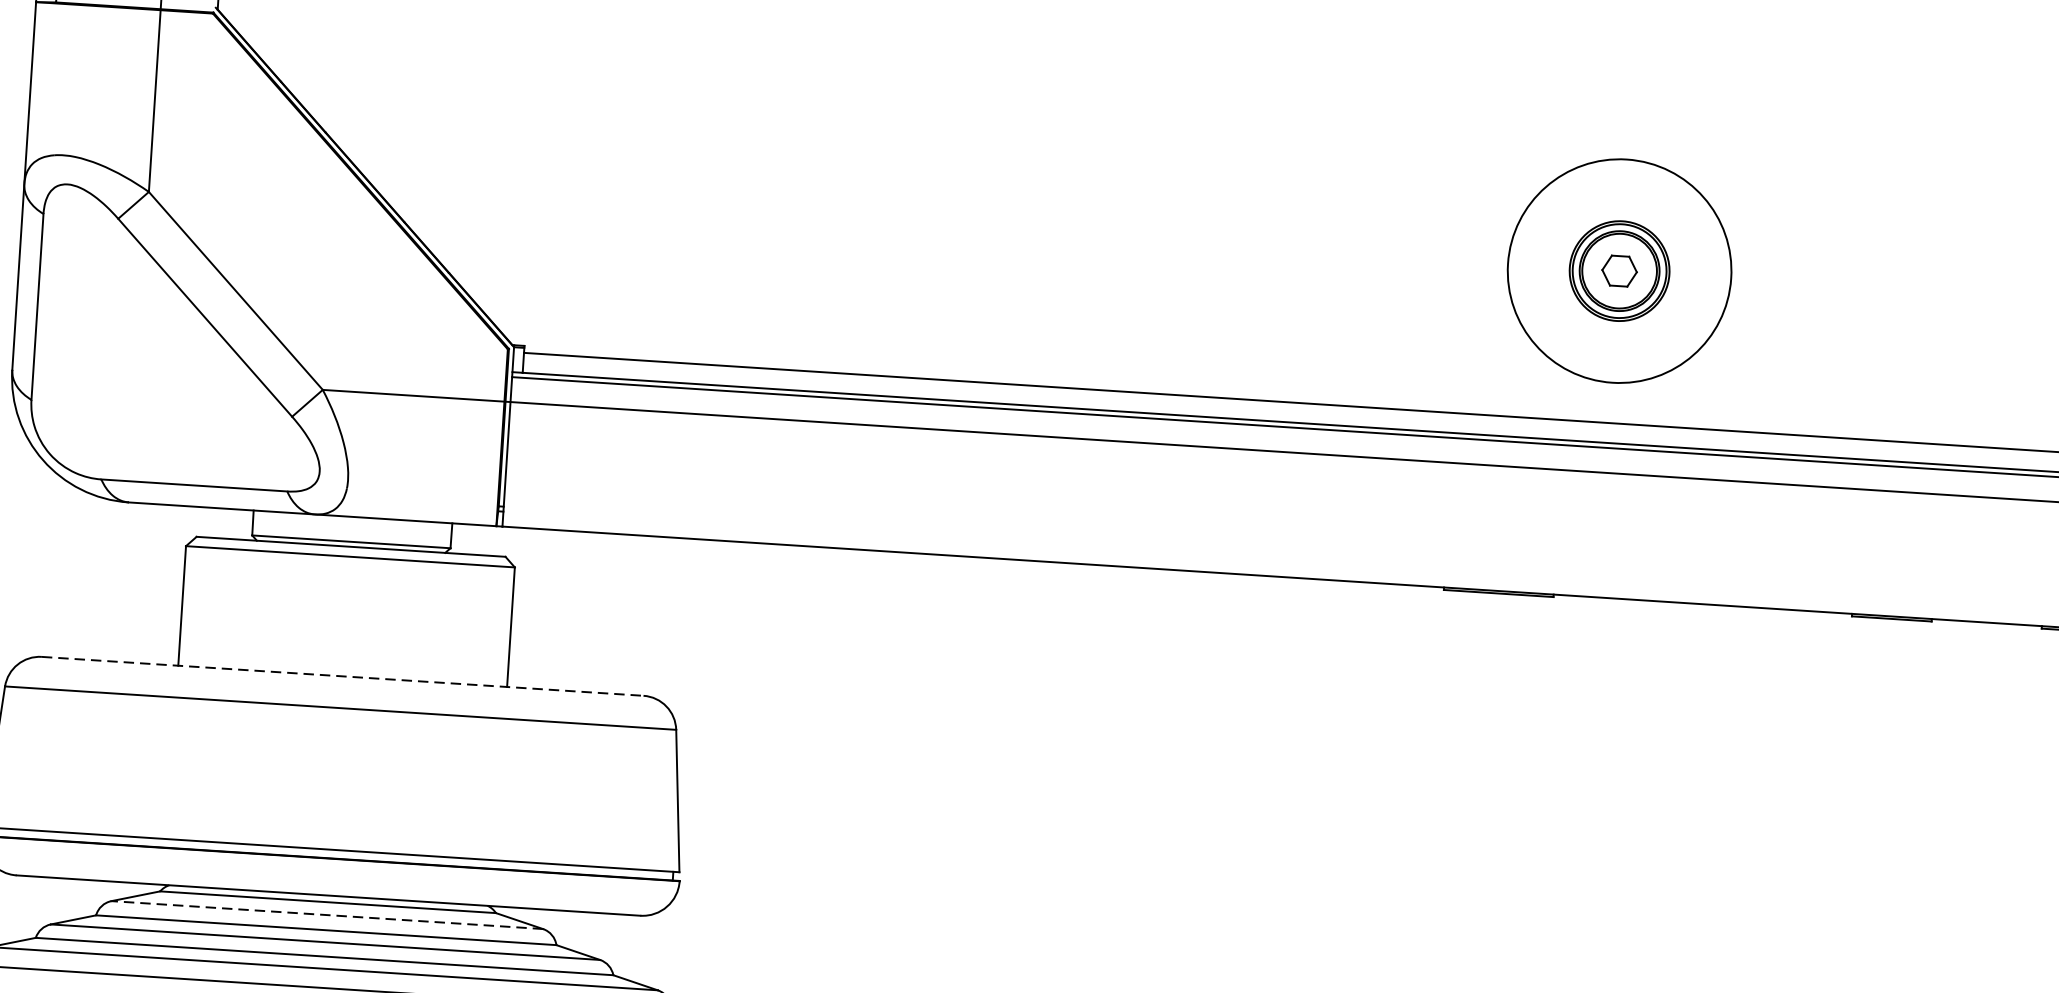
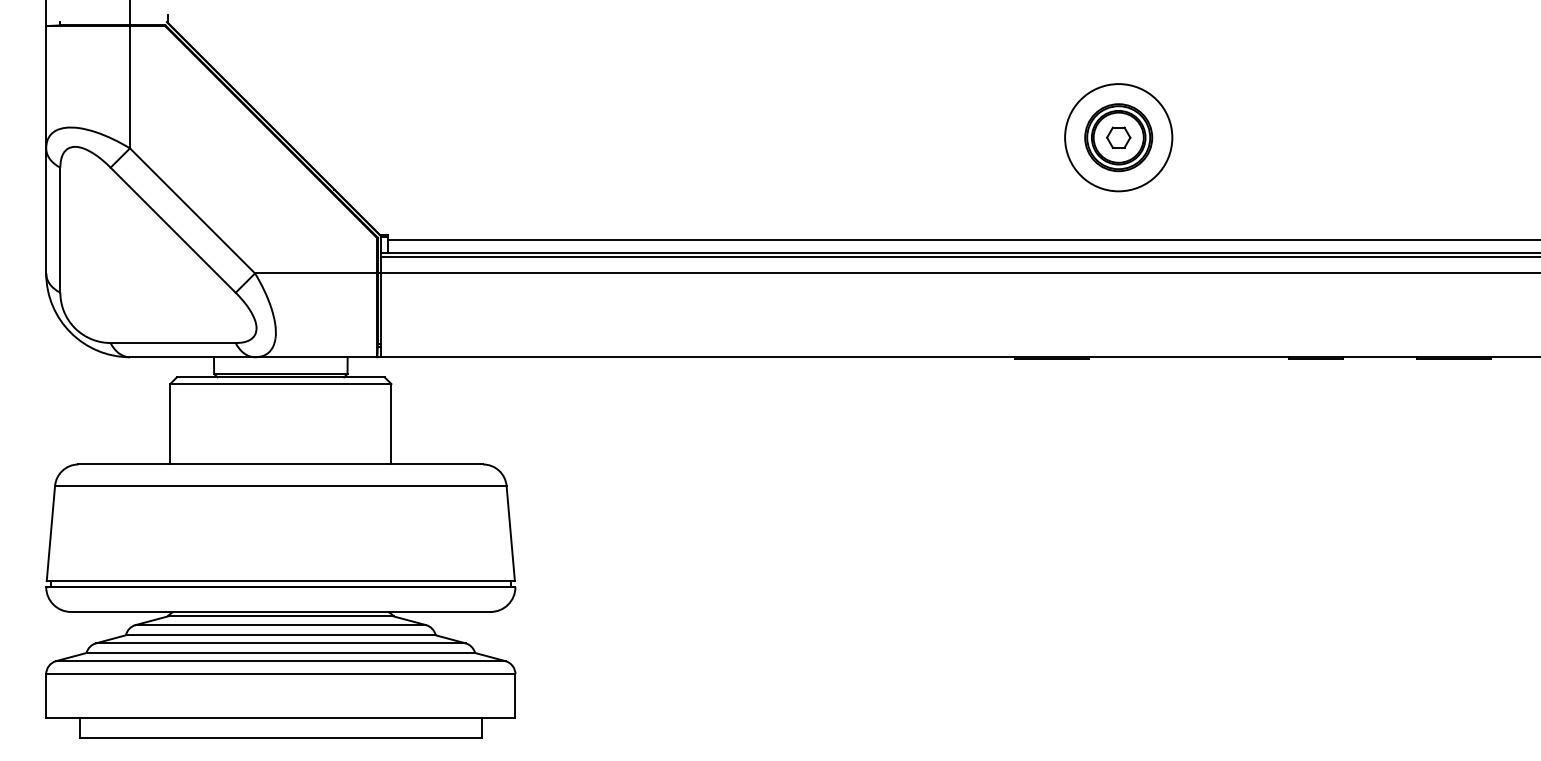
circle: (1619, 270) -> (1118, 137), size x0.71
line: (343, 676) -> (281, 464), dashed -> solid
line: (326, 915) -> (280, 625), dashed -> solid

